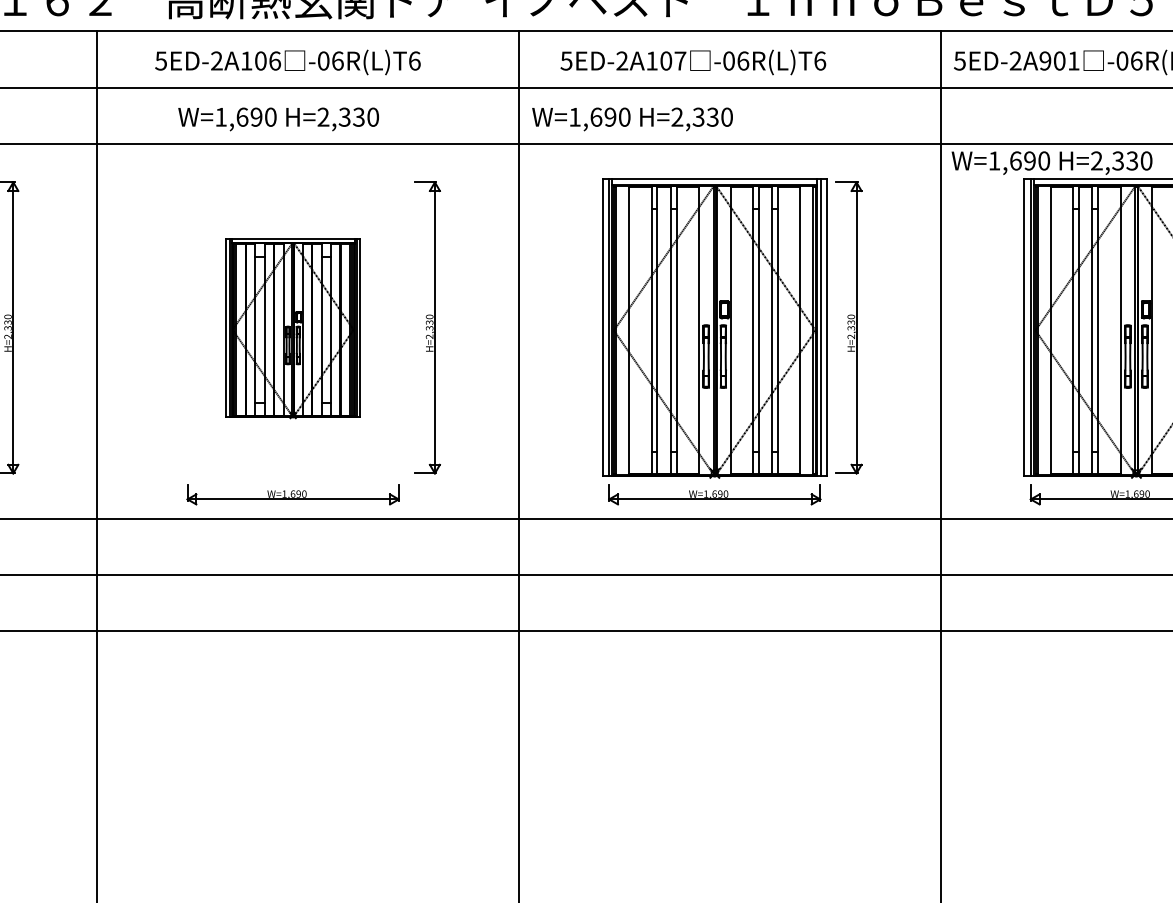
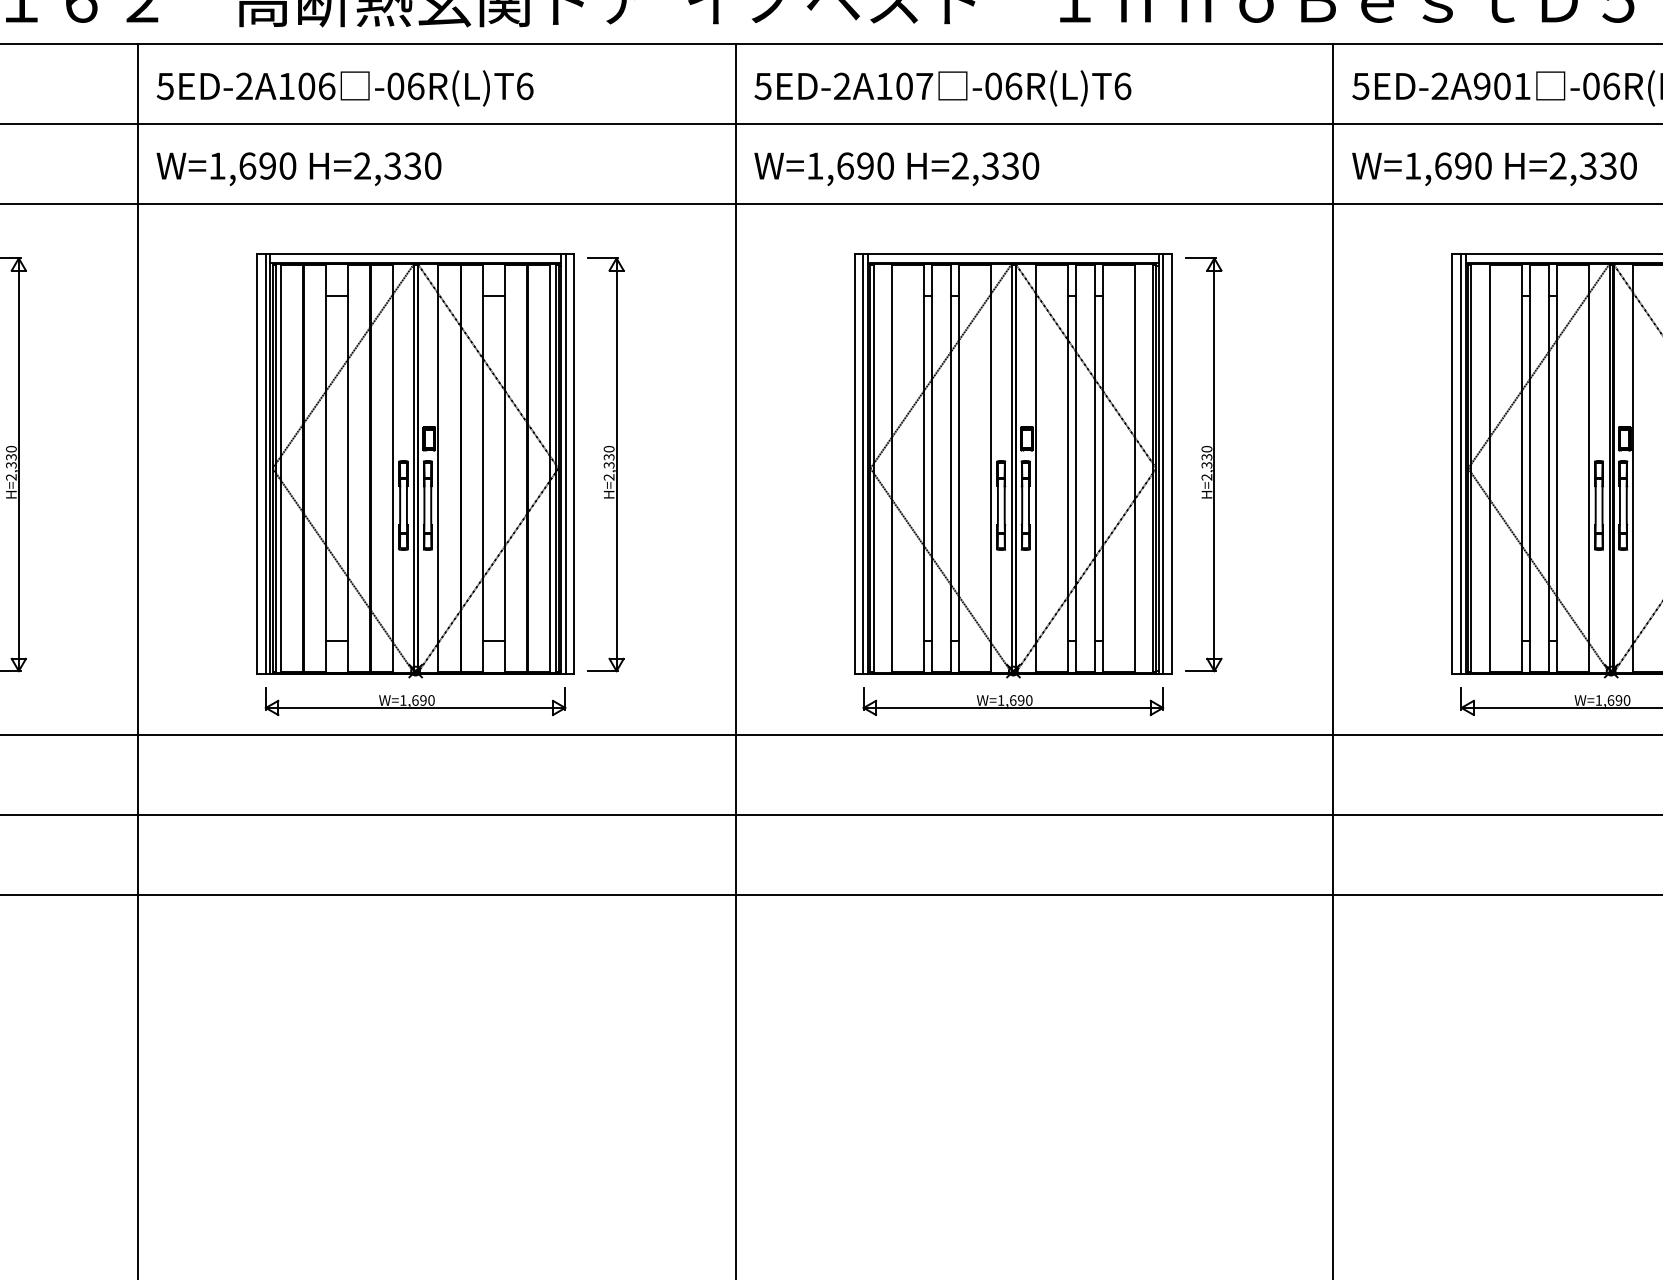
text: (287, 62) -> (344, 88), moved
text: (693, 62) -> (942, 88), moved
text: (278, 118) -> (298, 168), moved
text: (1051, 162) -> (1494, 168), moved
part: (293, 328) -> (415, 465), size x1.67

